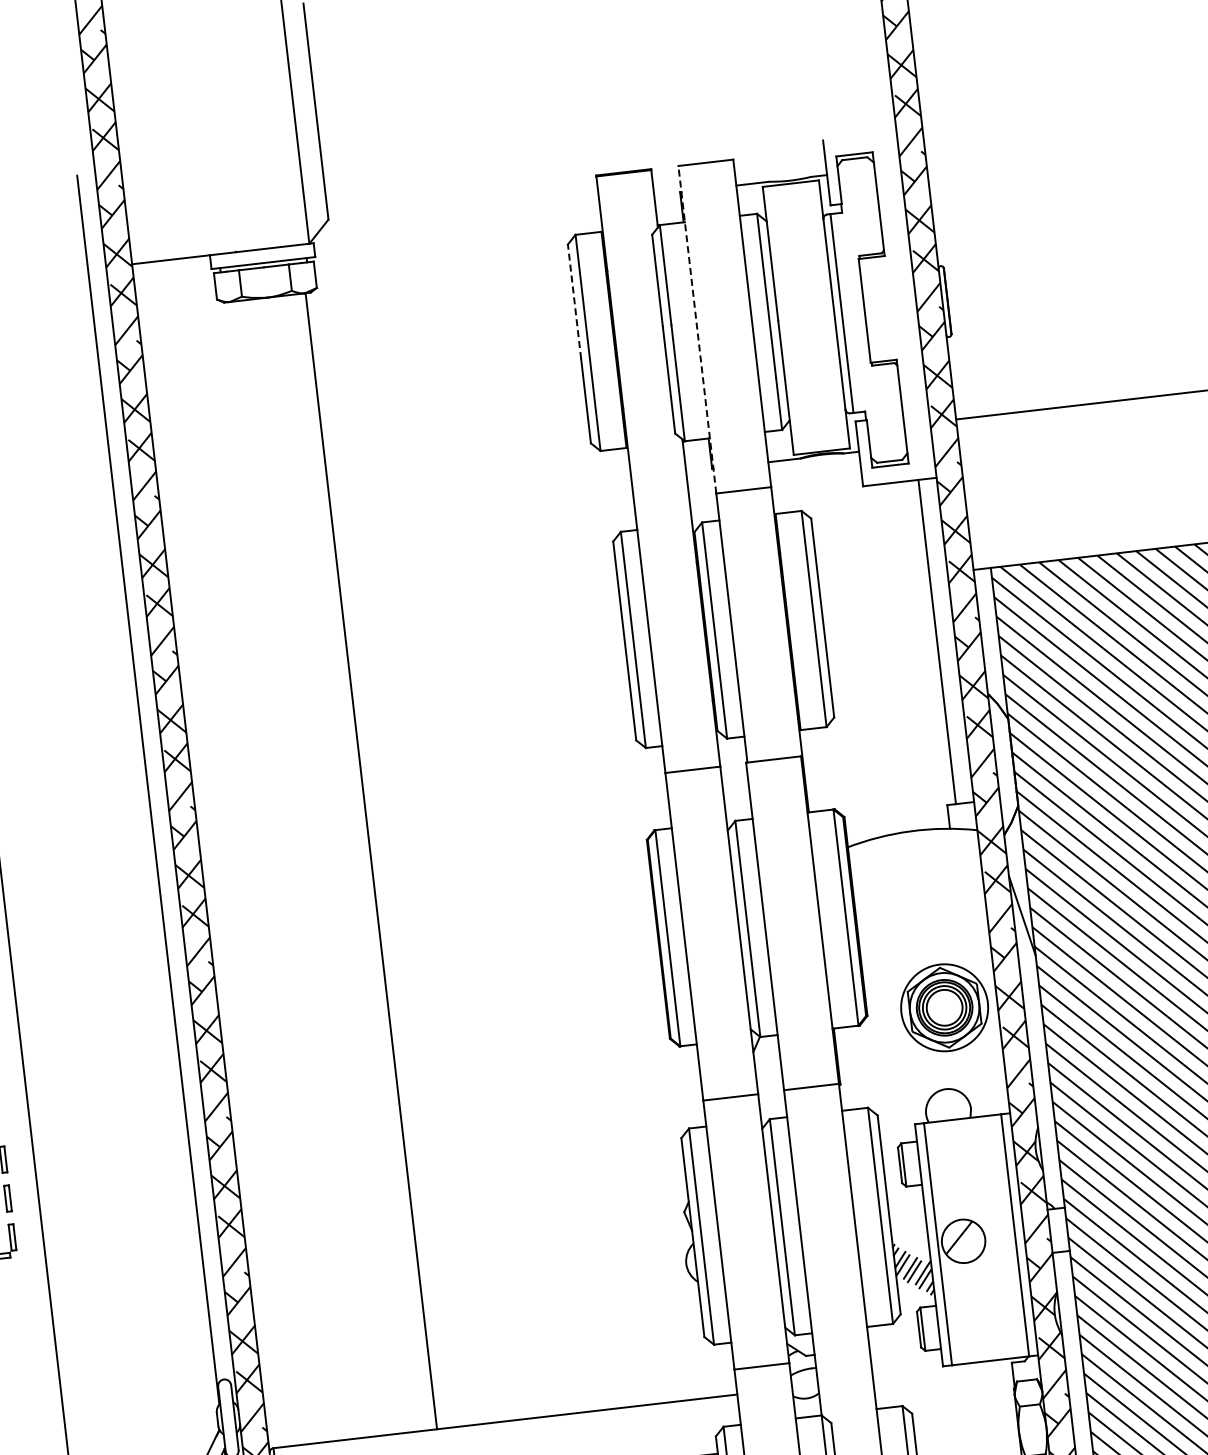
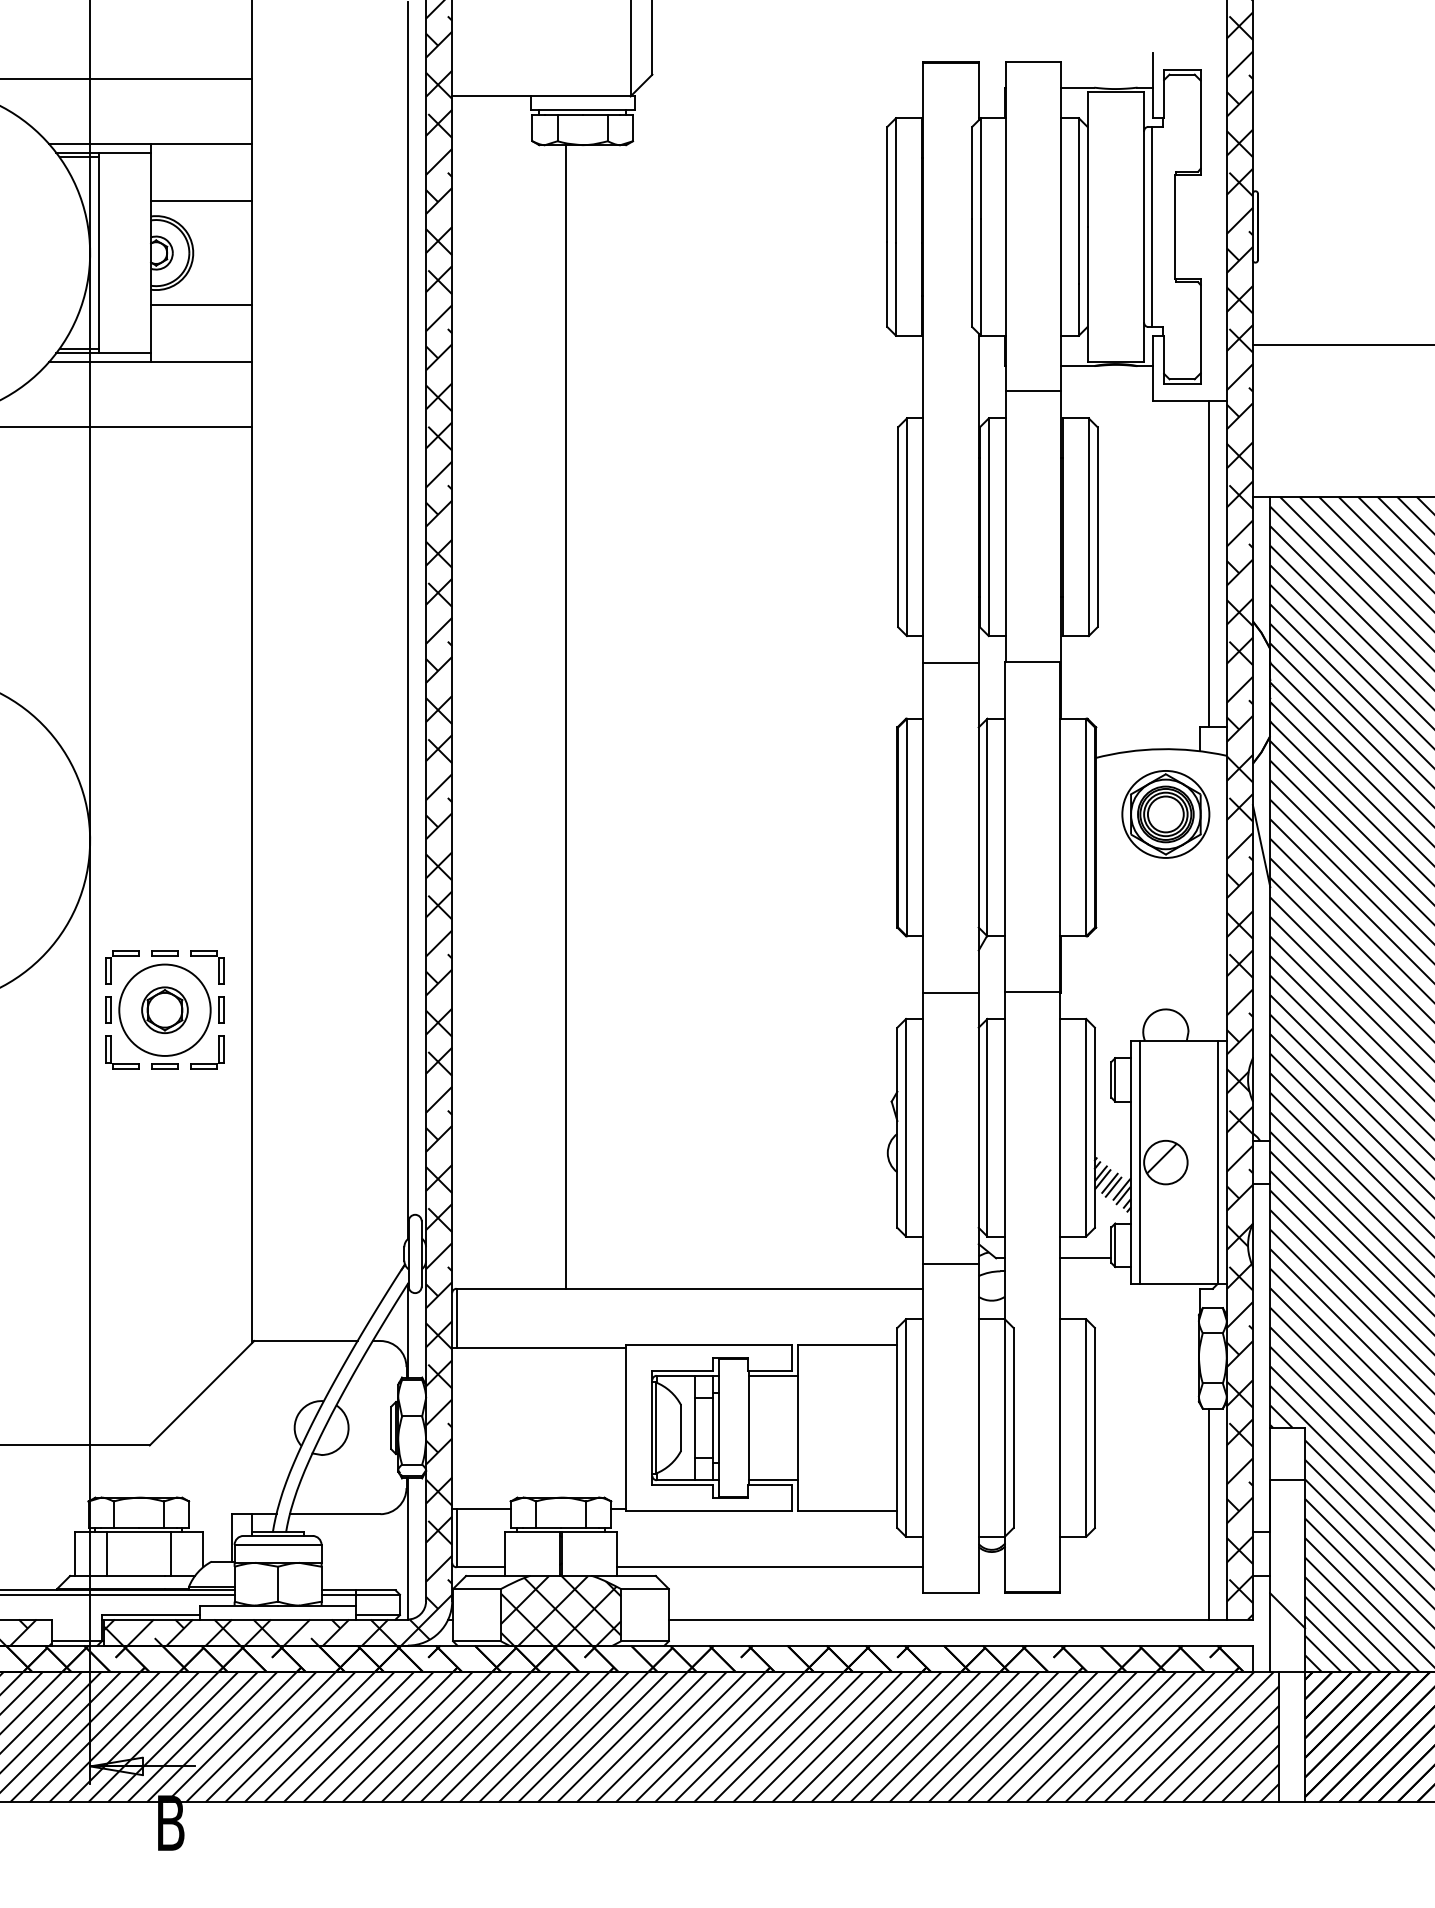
line: (574, 301) -> (887, 184), dashed -> solid
line: (697, 329) -> (1006, 226), dashed -> solid
line: (371, 860) -> (566, 716), moved
part: (944, 1007) -> (1165, 814), moved
line: (894, 1345) -> (1085, 1258), added

